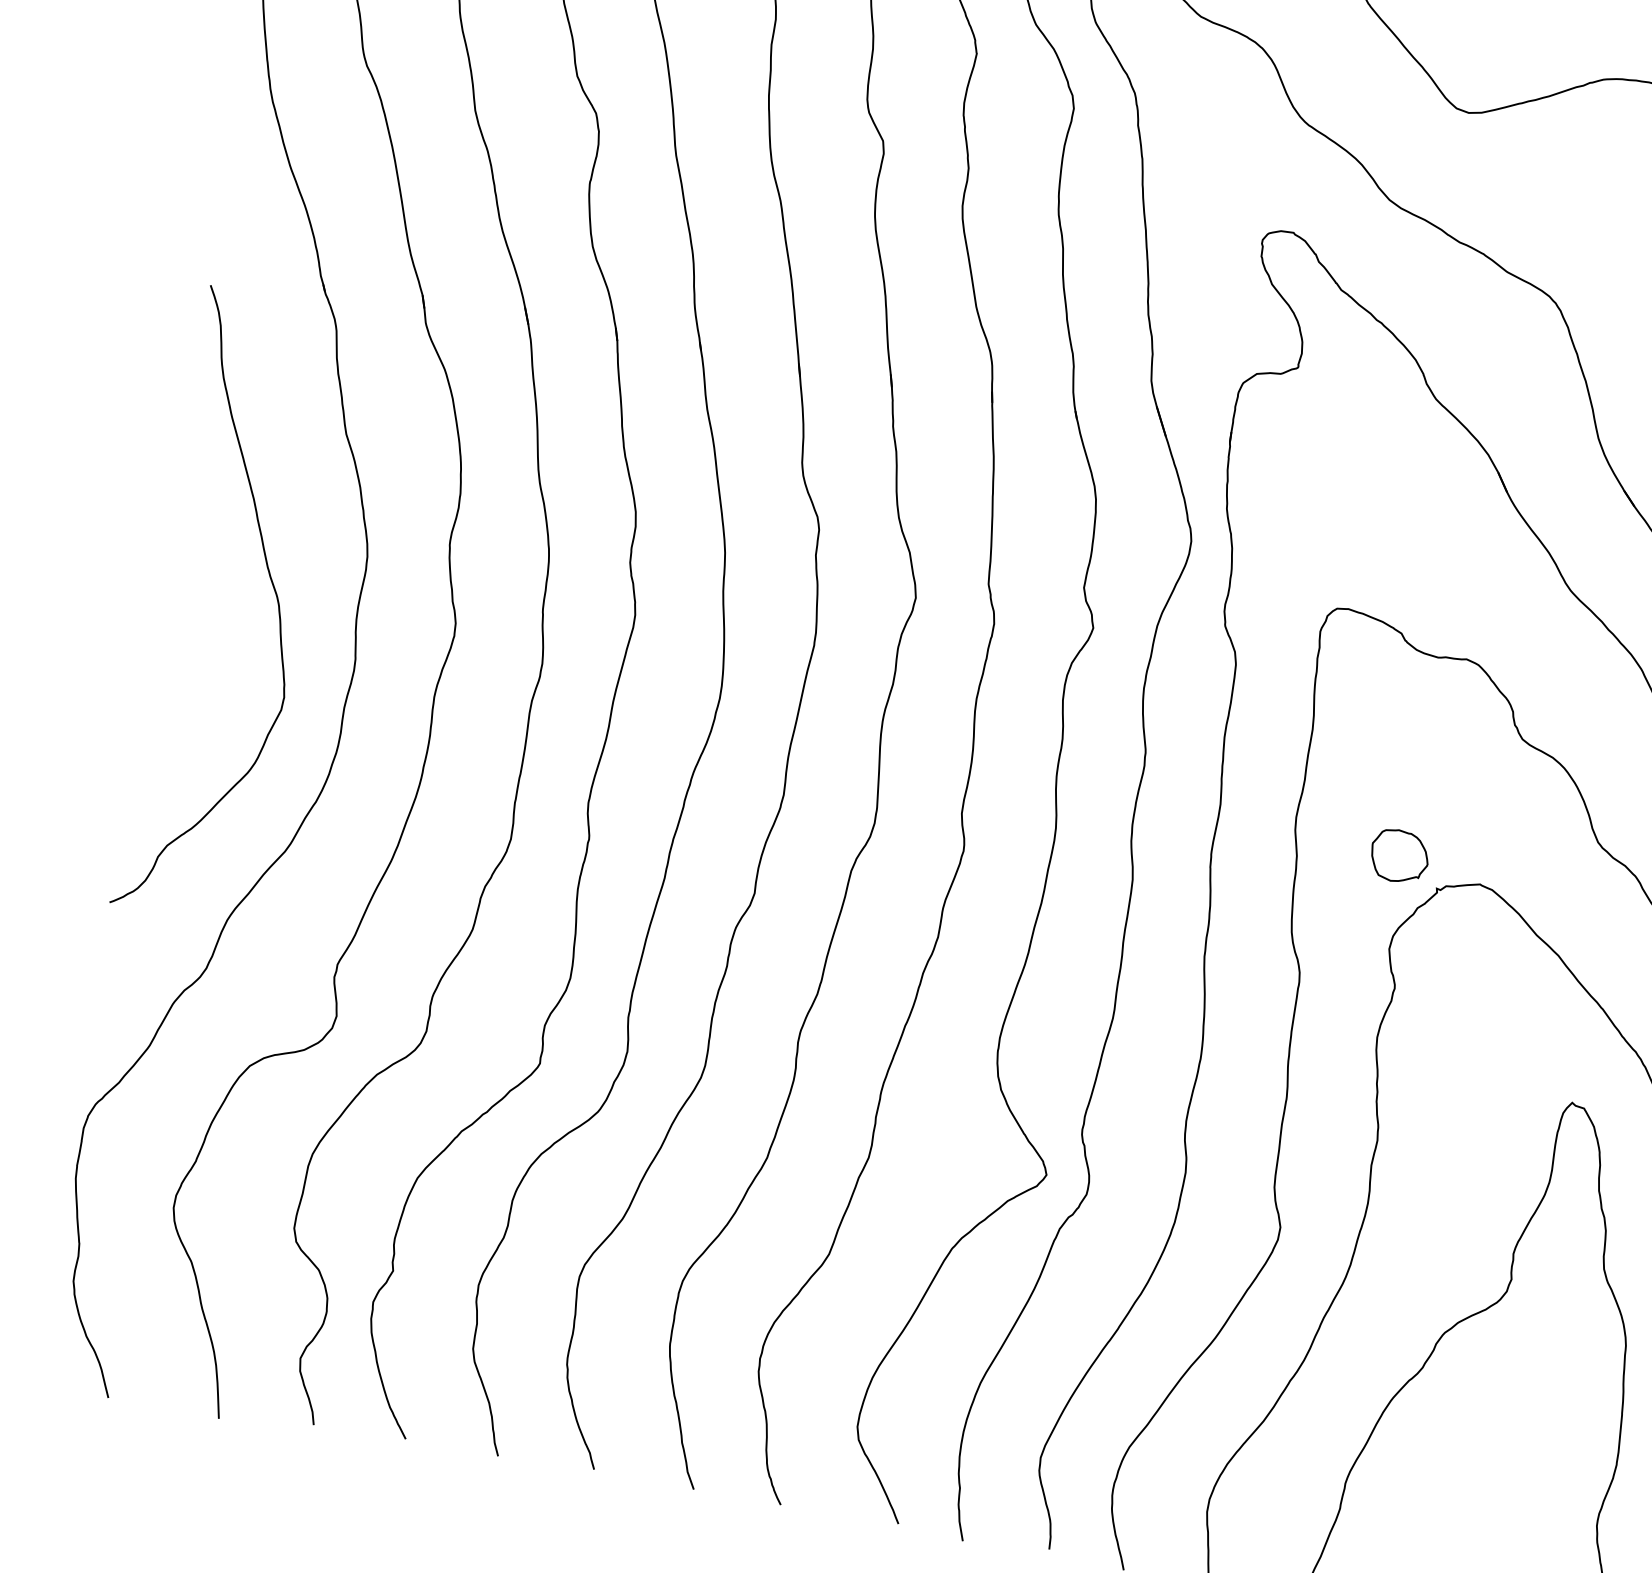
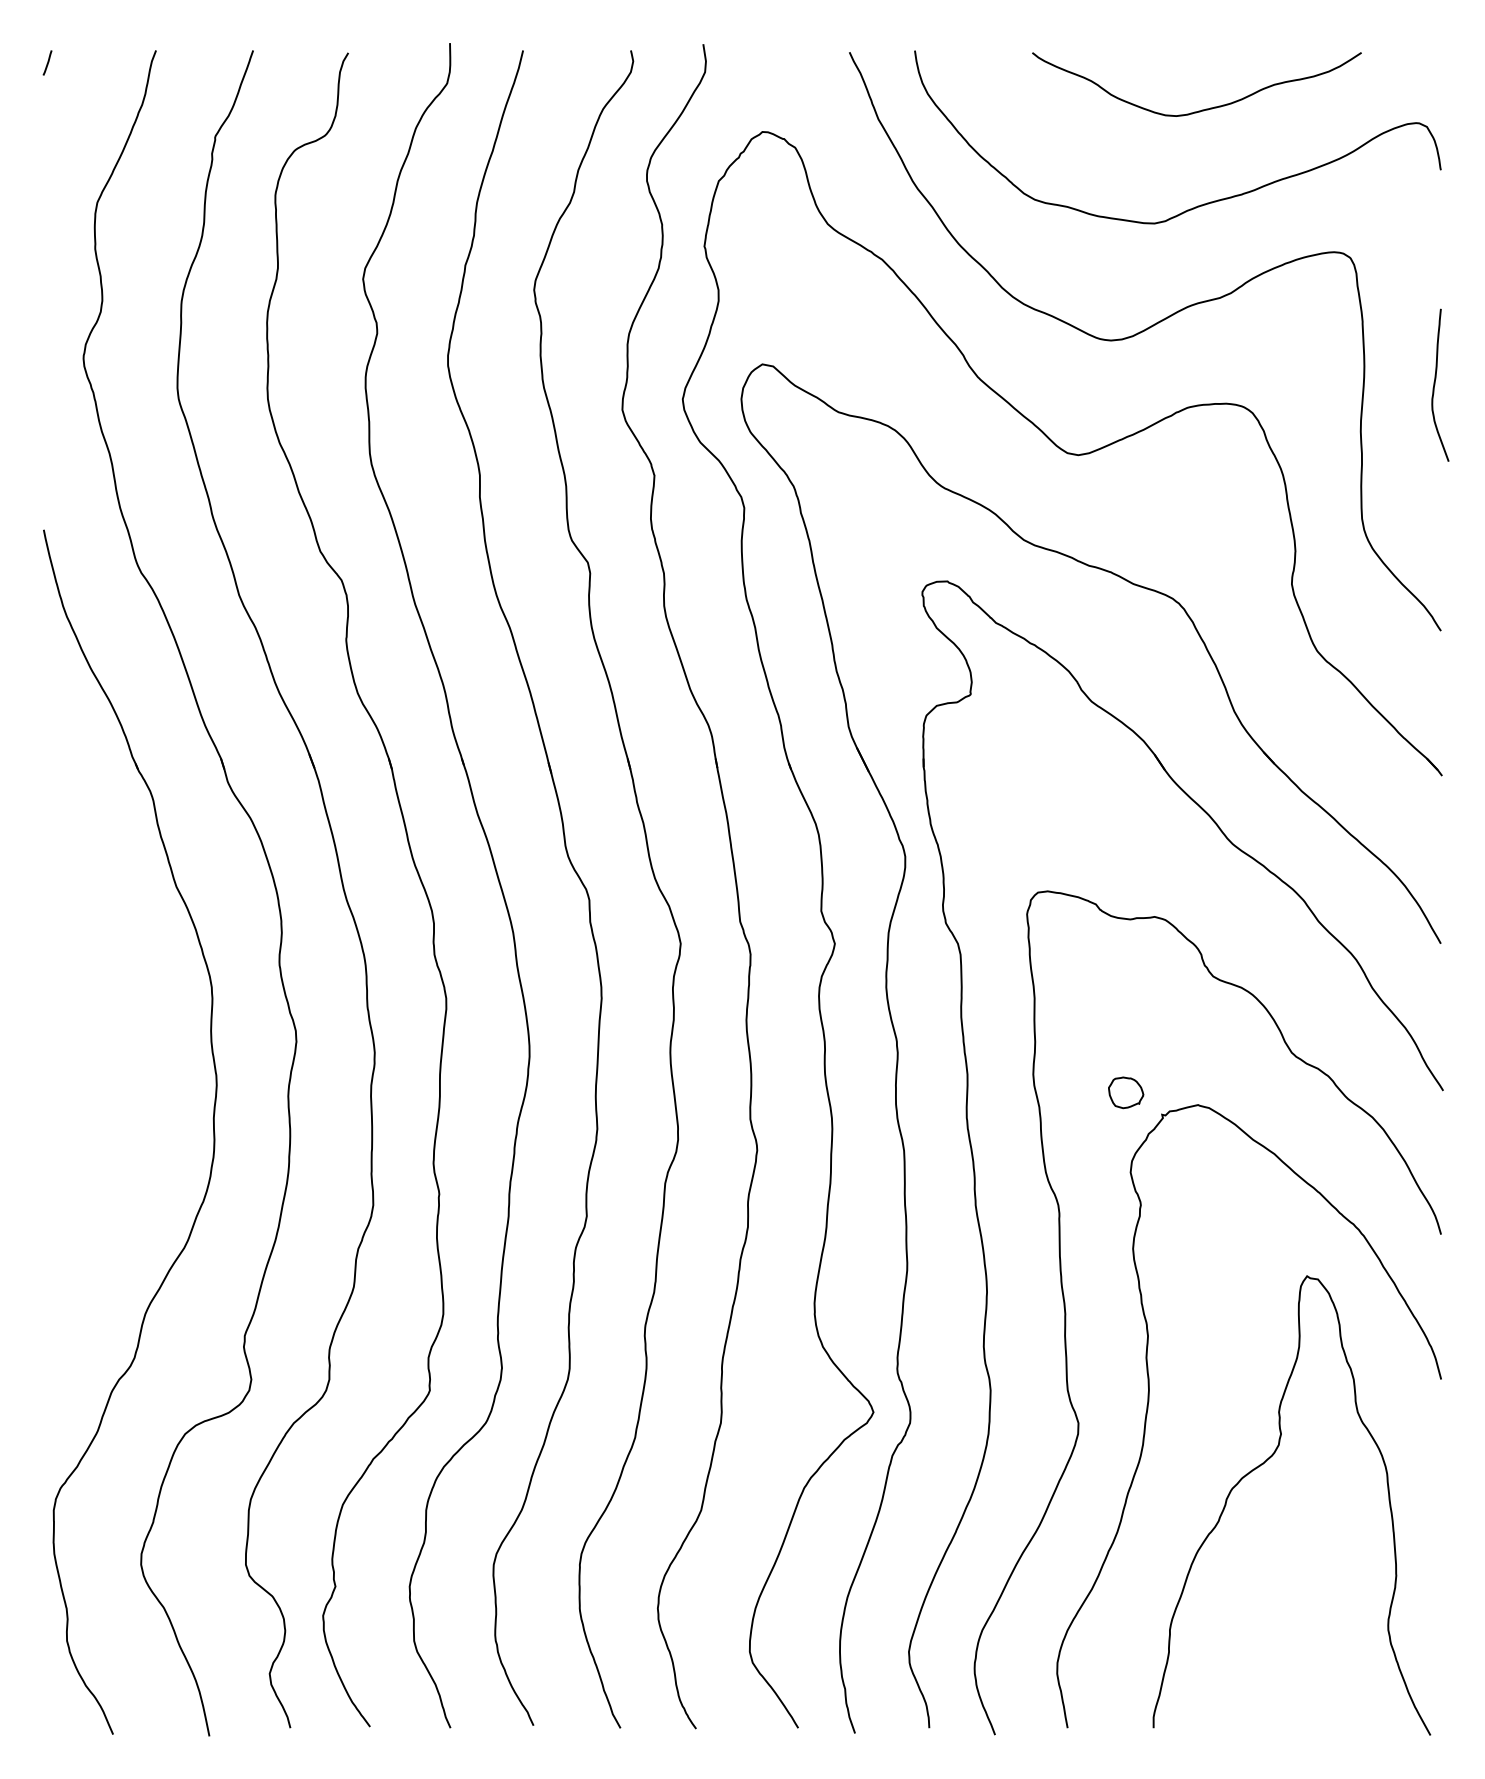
curve: (273, 590) -> (137, 1029), removed
part: (1398, 855) -> (1125, 1092), size x0.7

